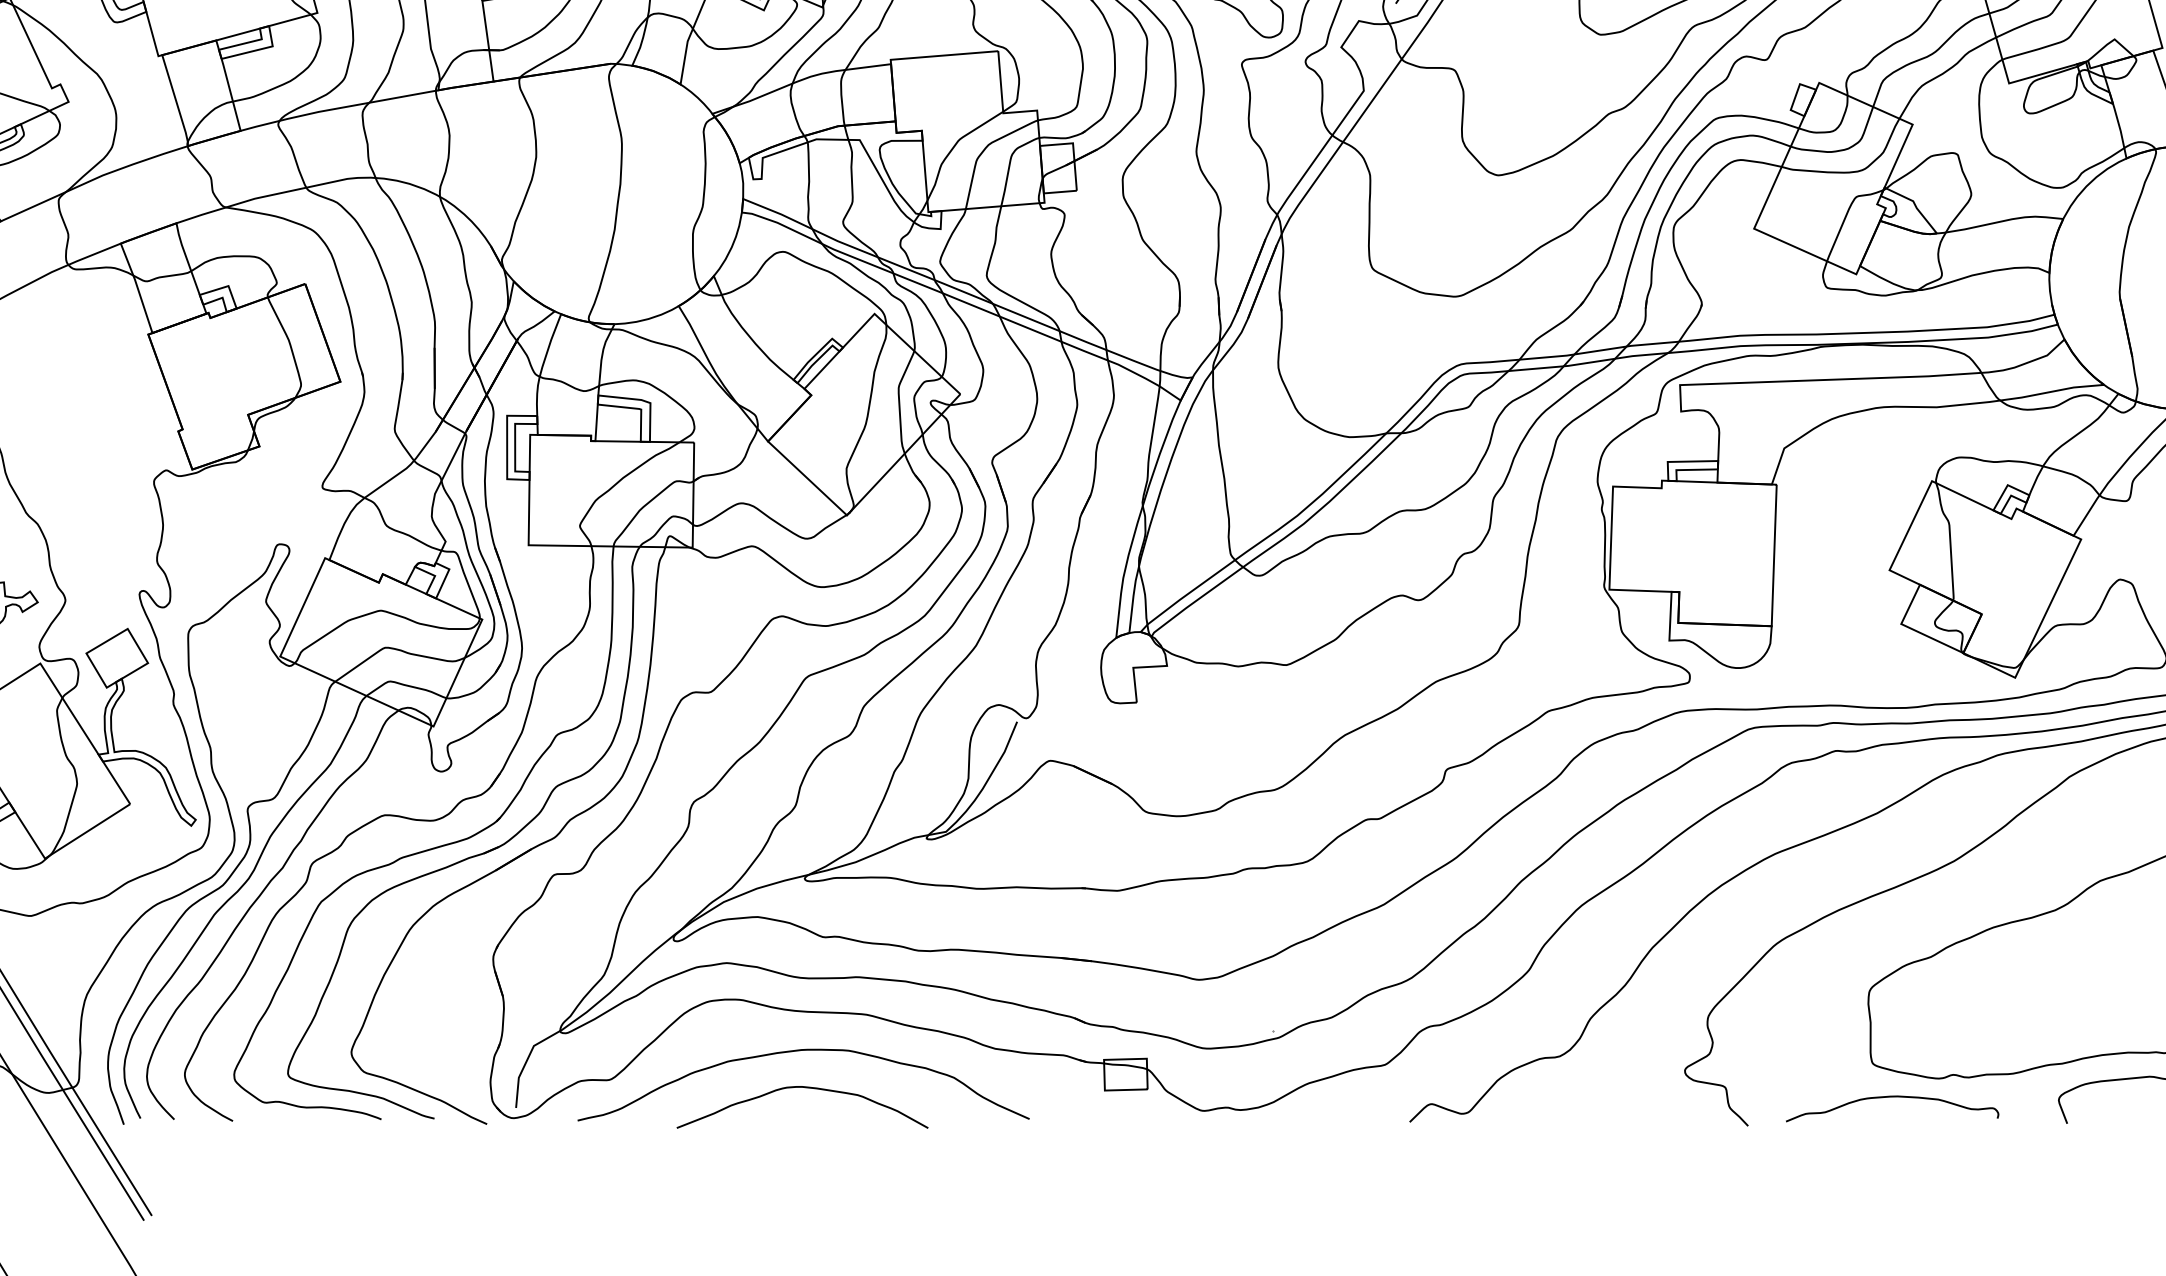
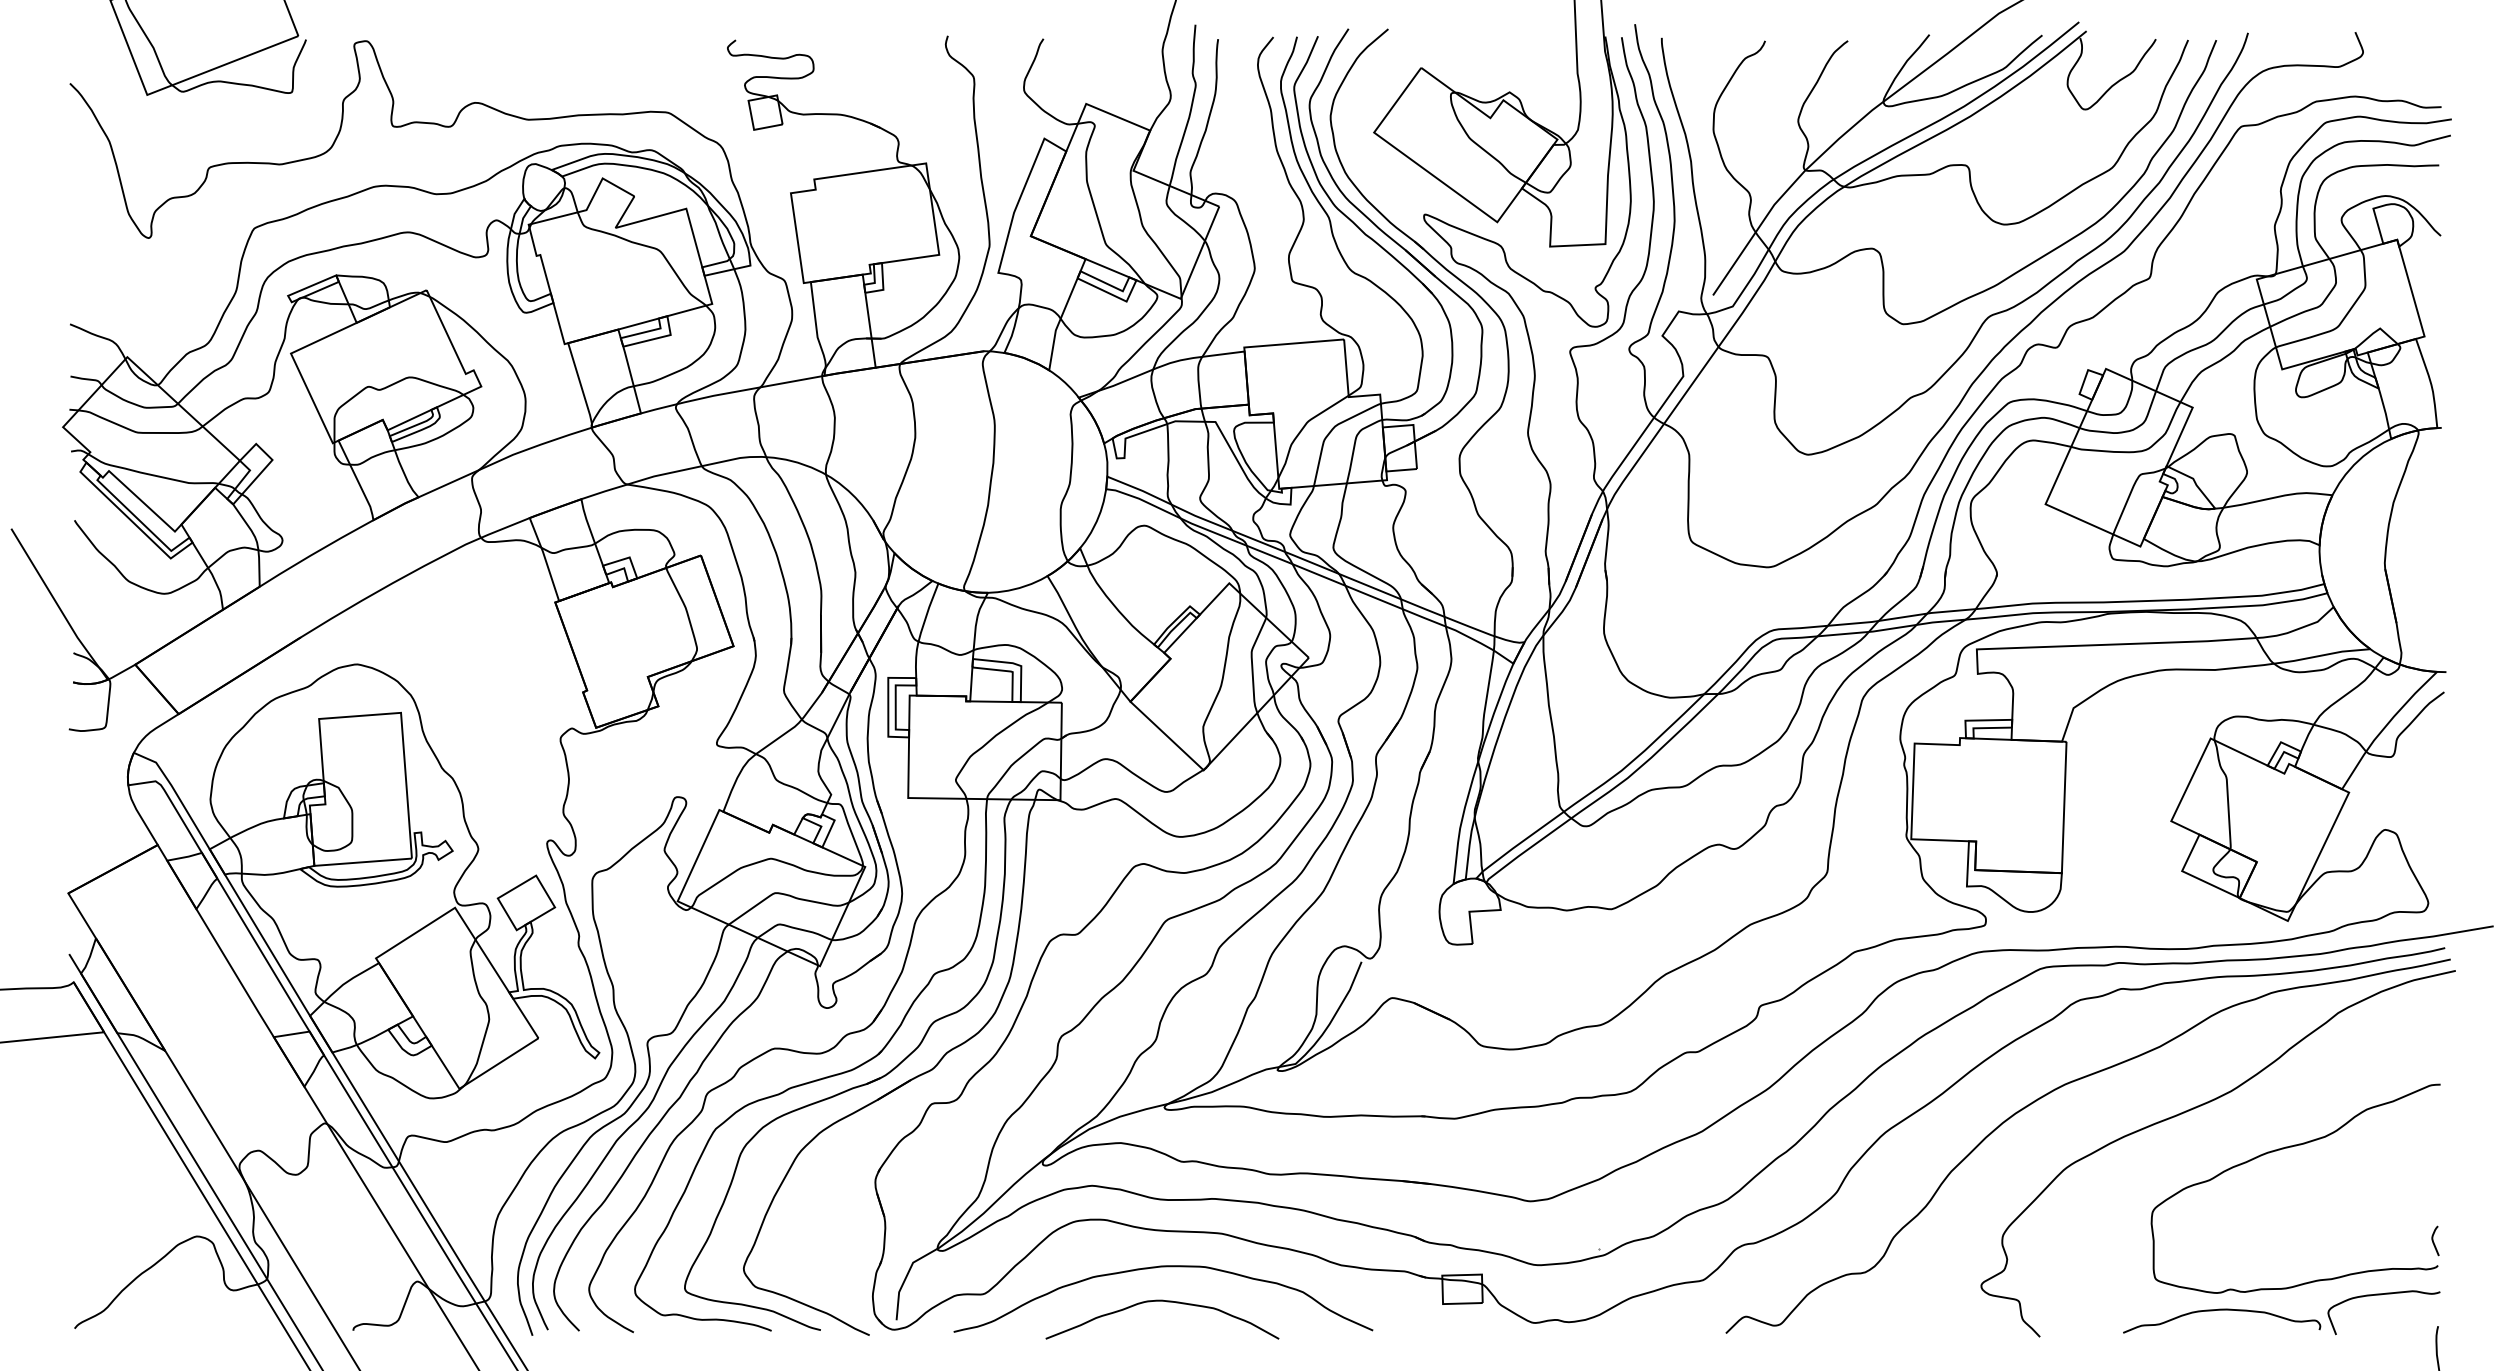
curve: (1893, 1097) -> (2222, 1310), moved

